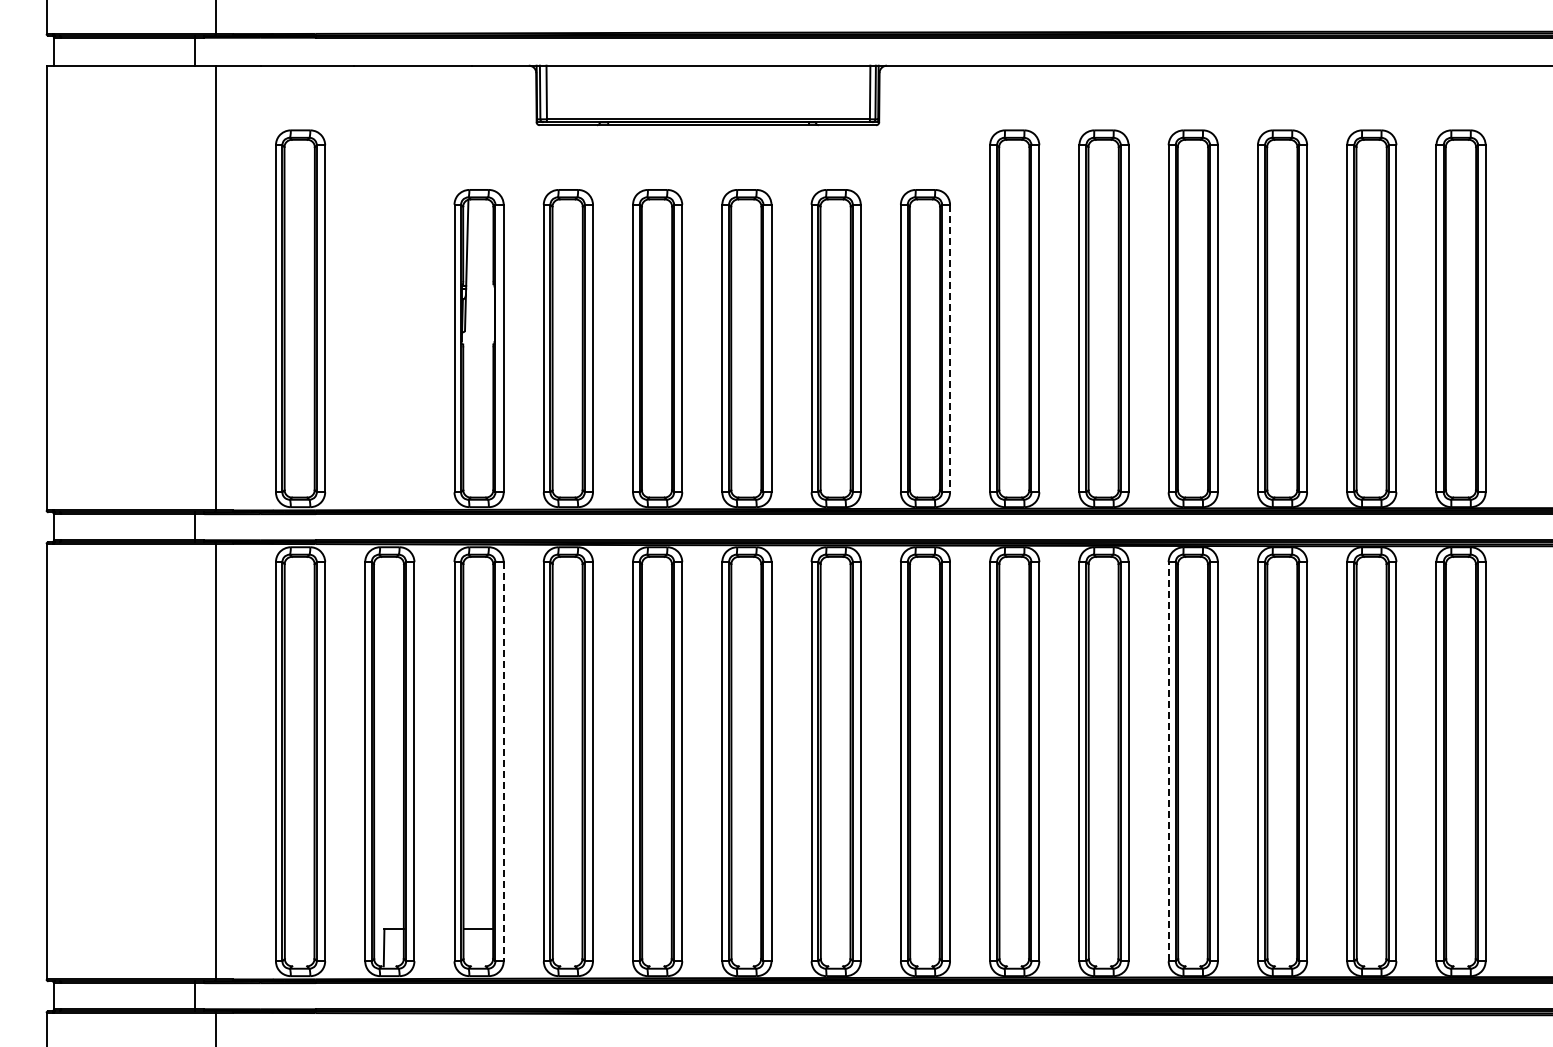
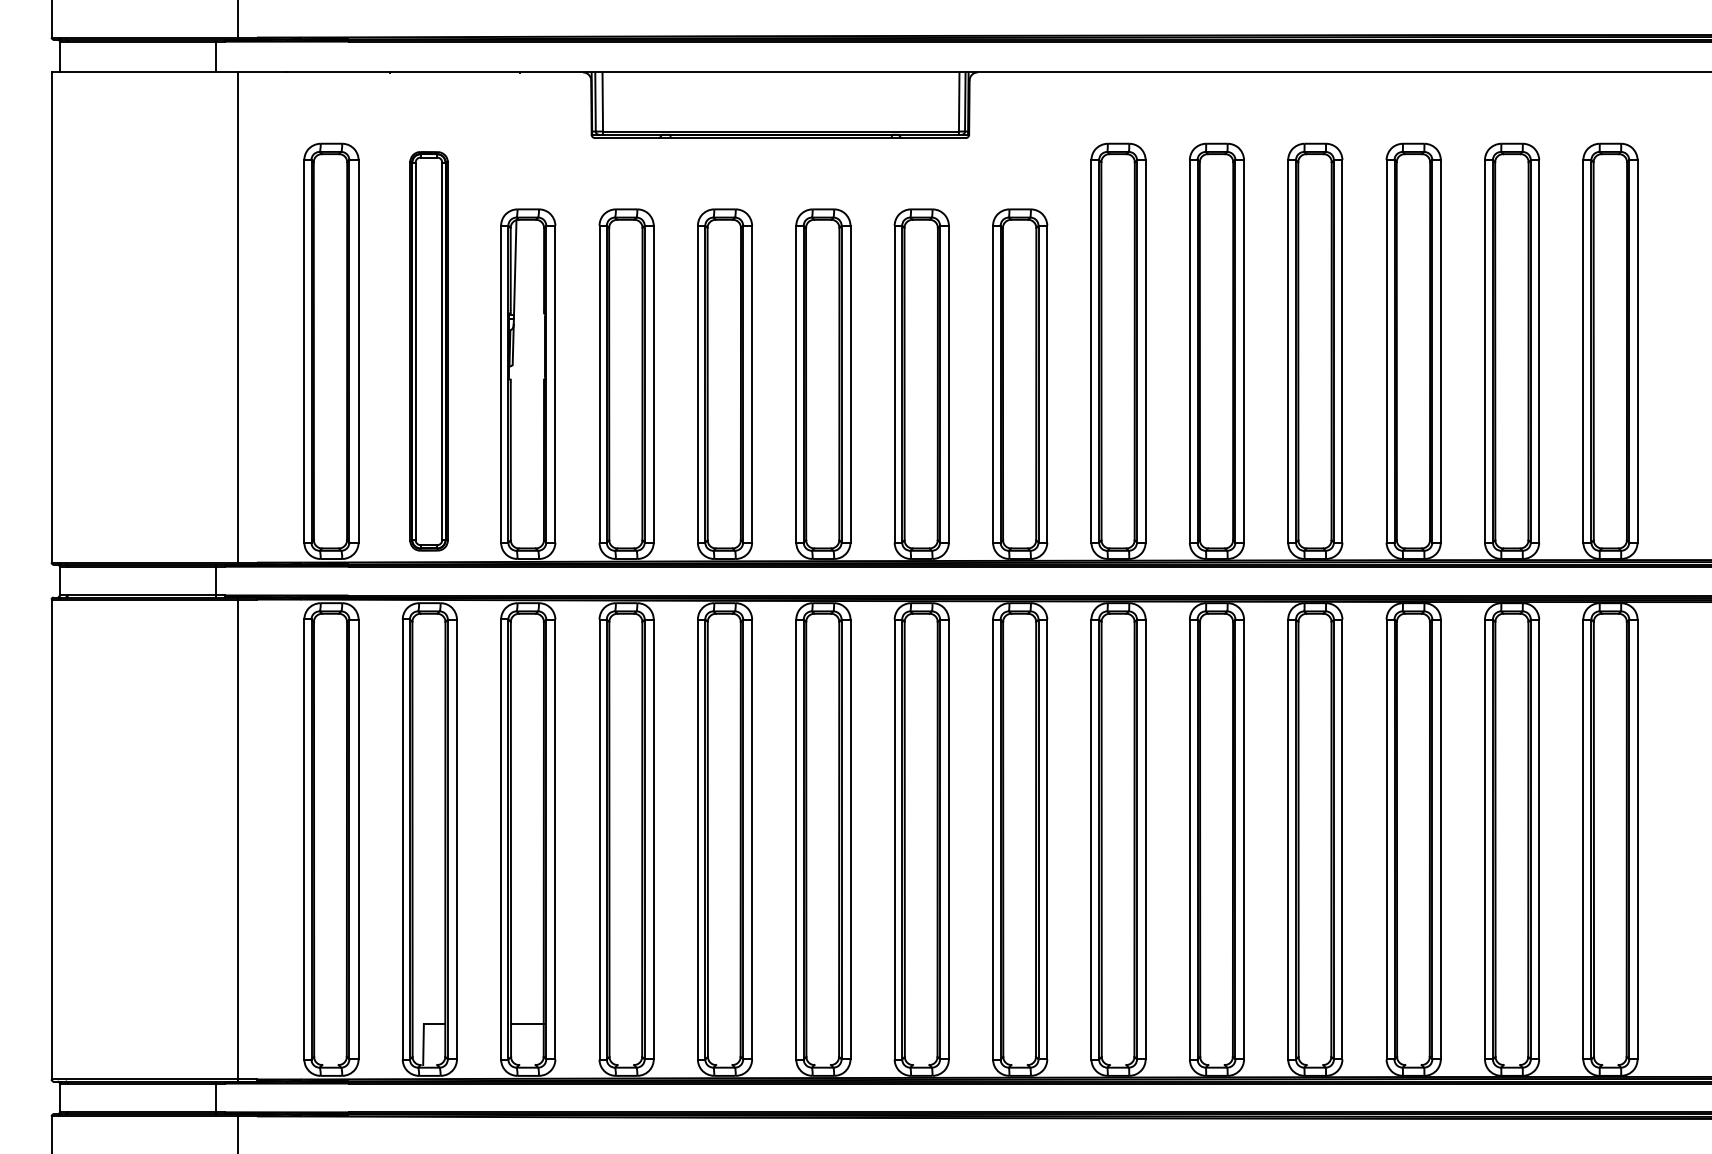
part: (389, 318) -> (429, 351), added
line: (950, 348) -> (1047, 384), dashed -> solid
line: (503, 761) -> (555, 839), dashed -> solid
line: (1168, 761) -> (1288, 839), dashed -> solid

